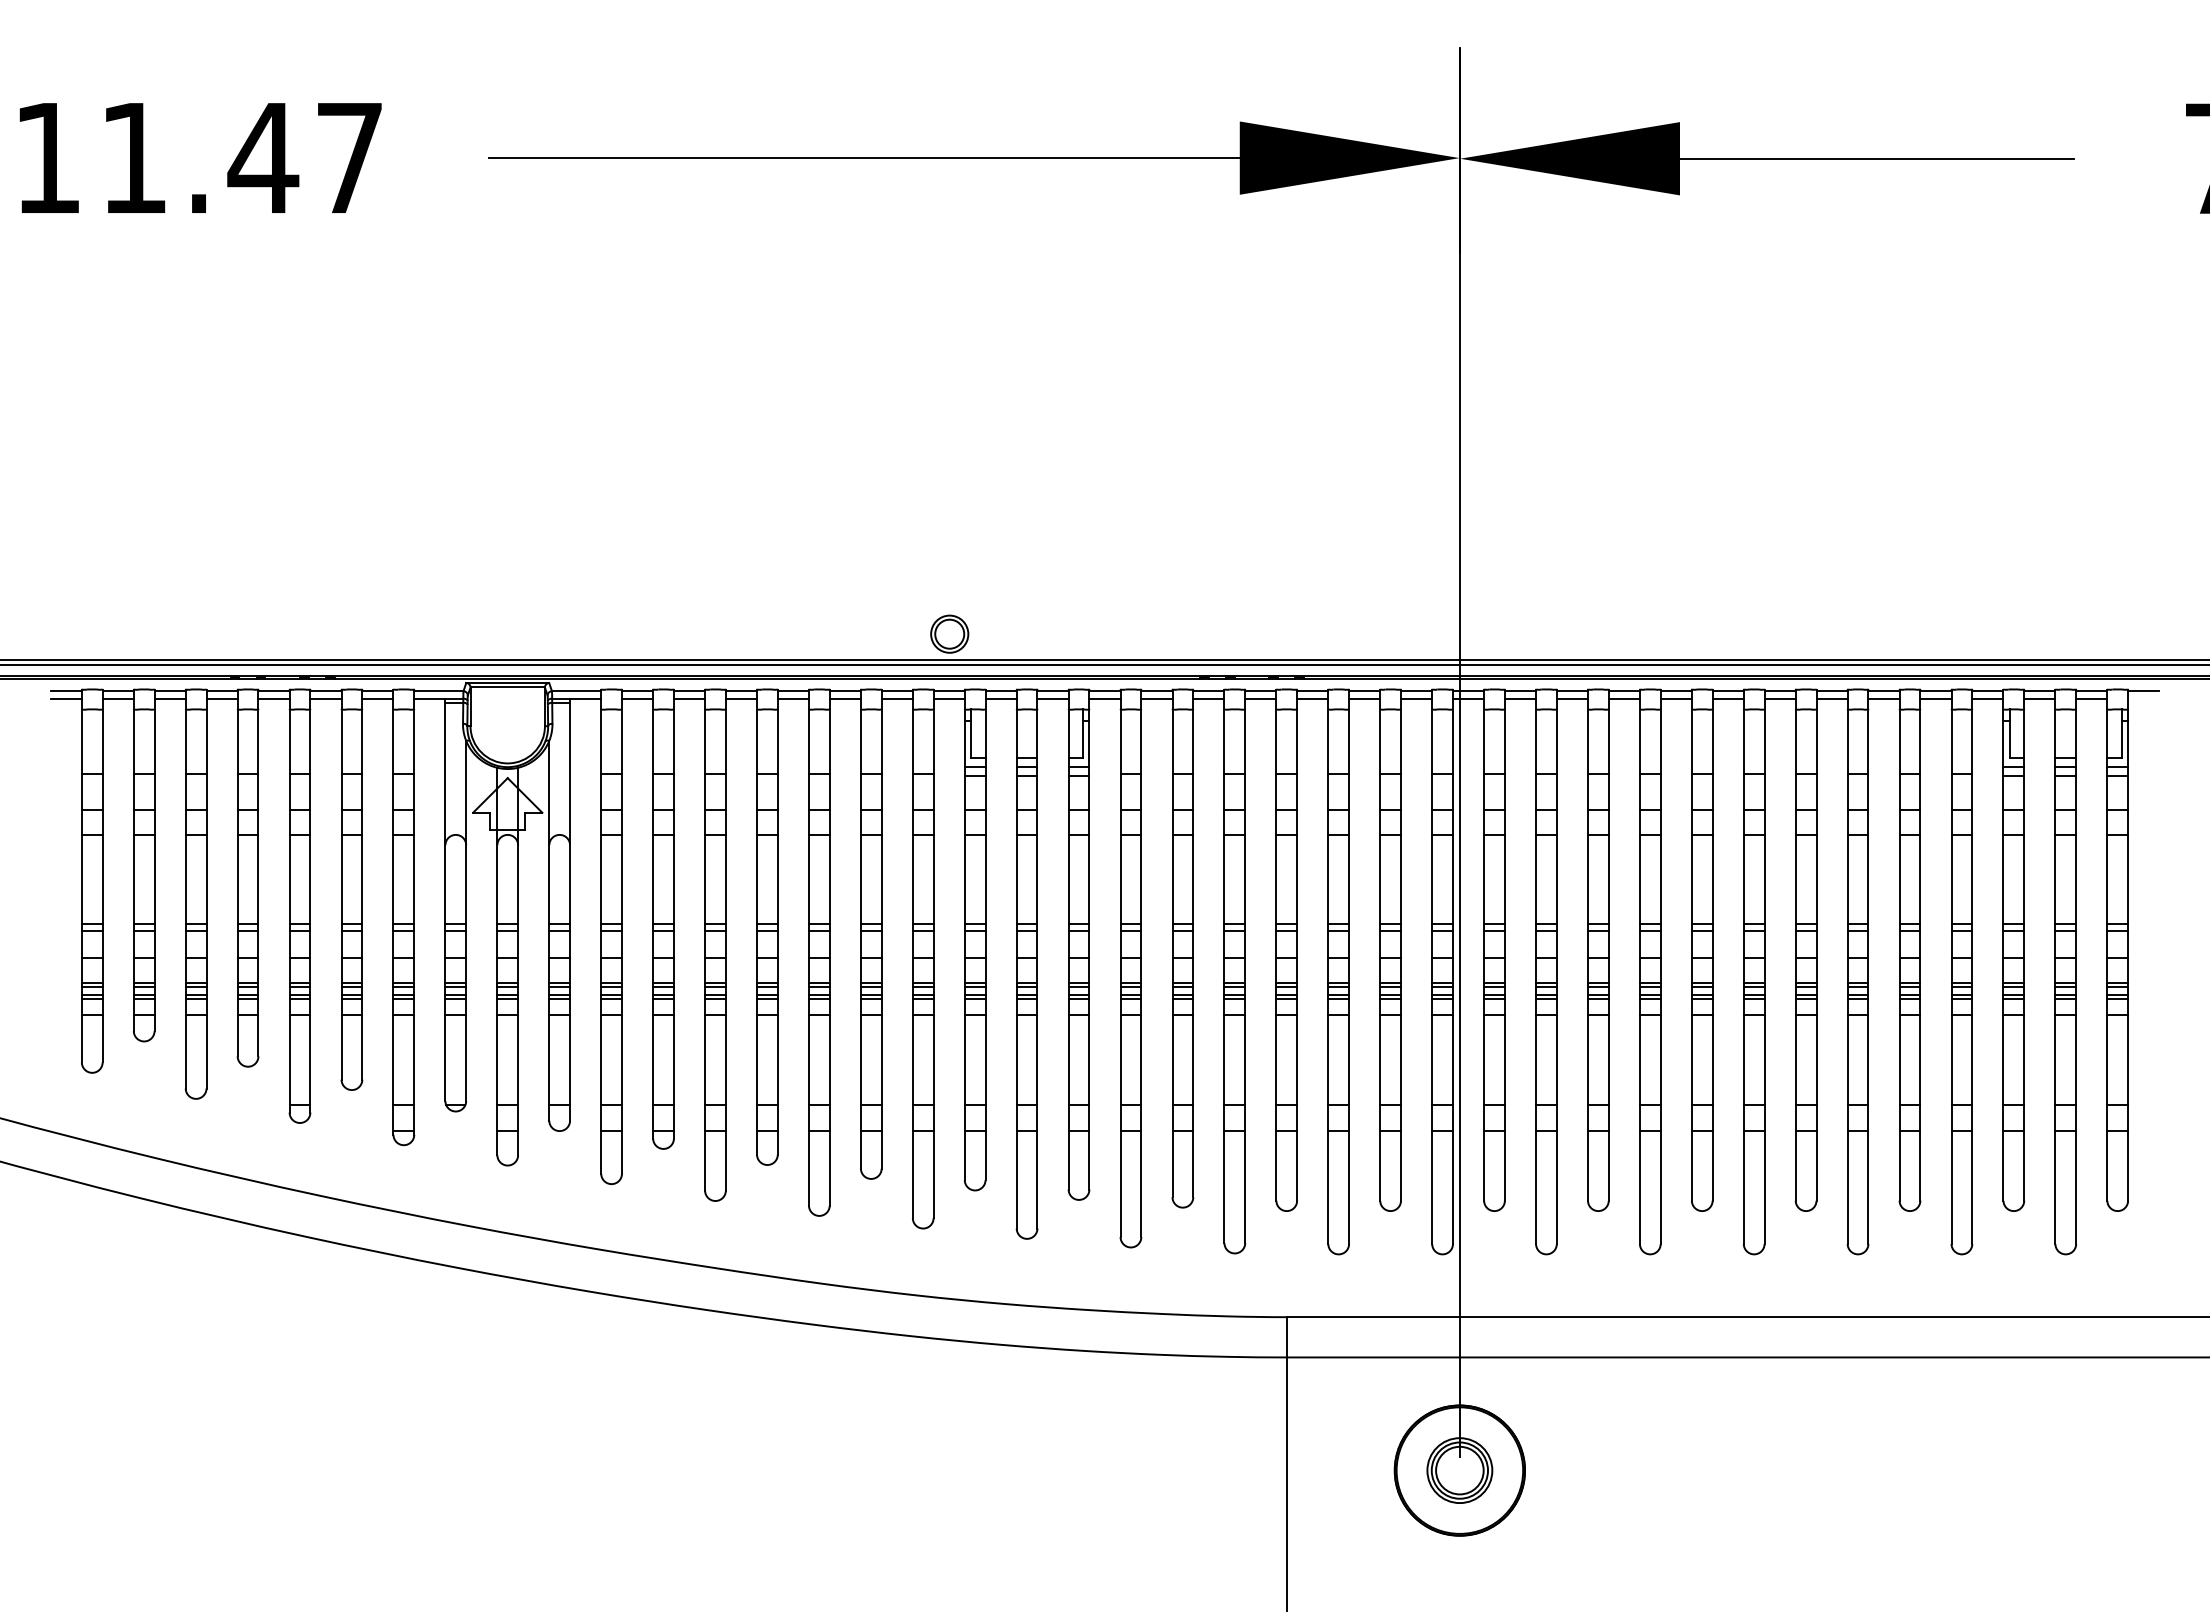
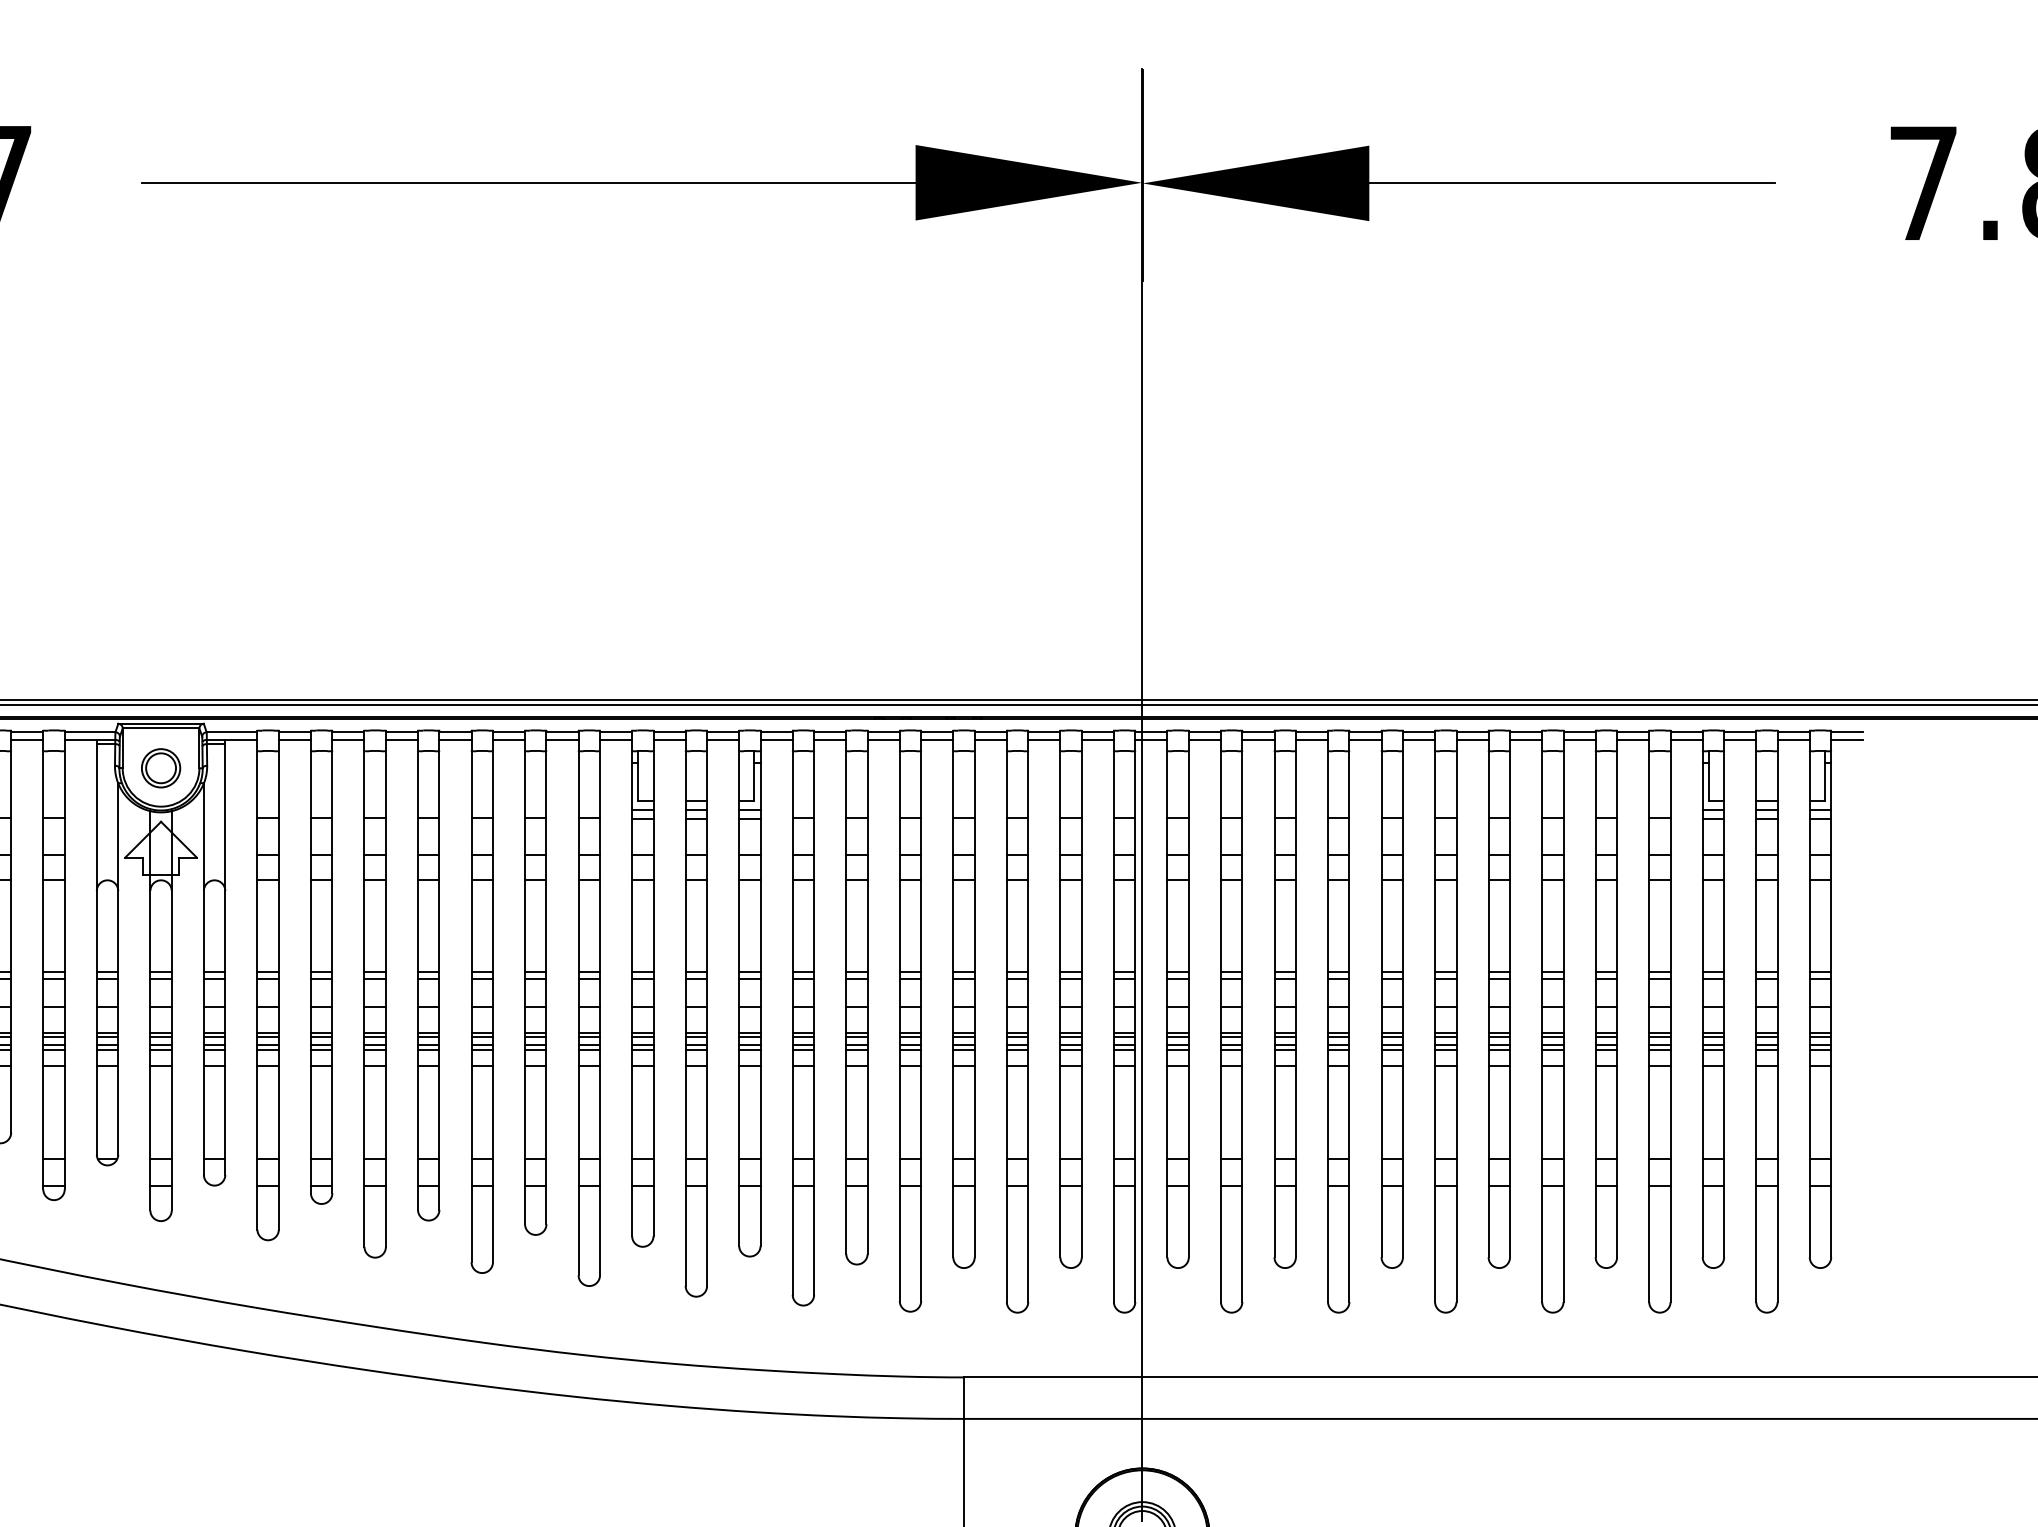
part: (949, 633) -> (160, 767), moved
line: (2143, 698) -> (1847, 739), added

